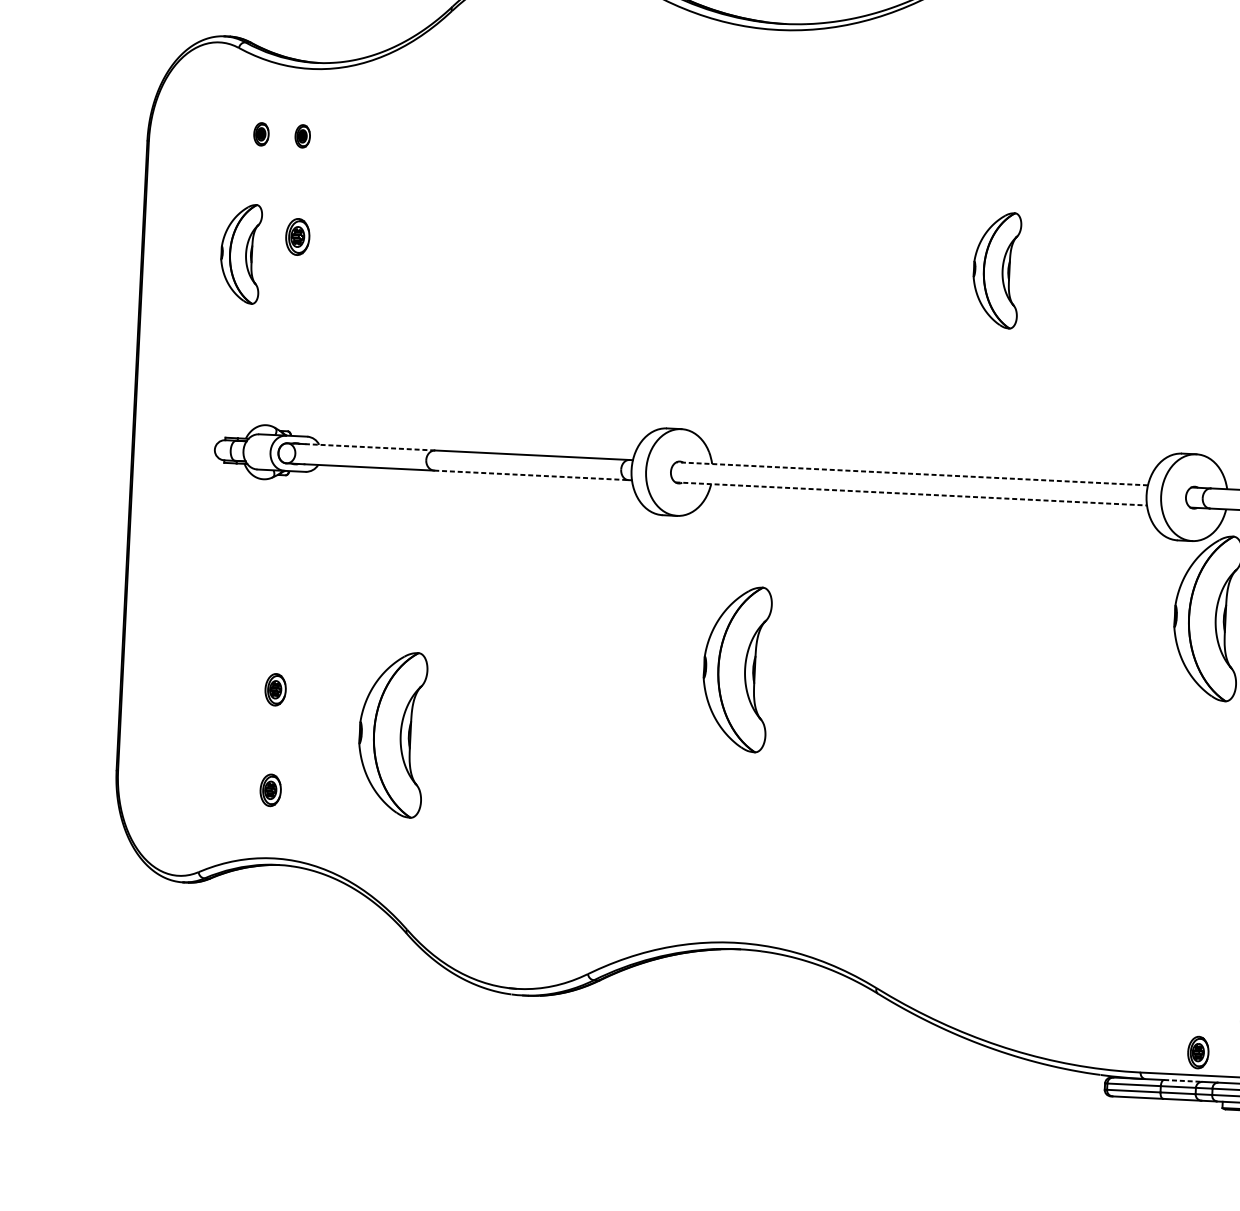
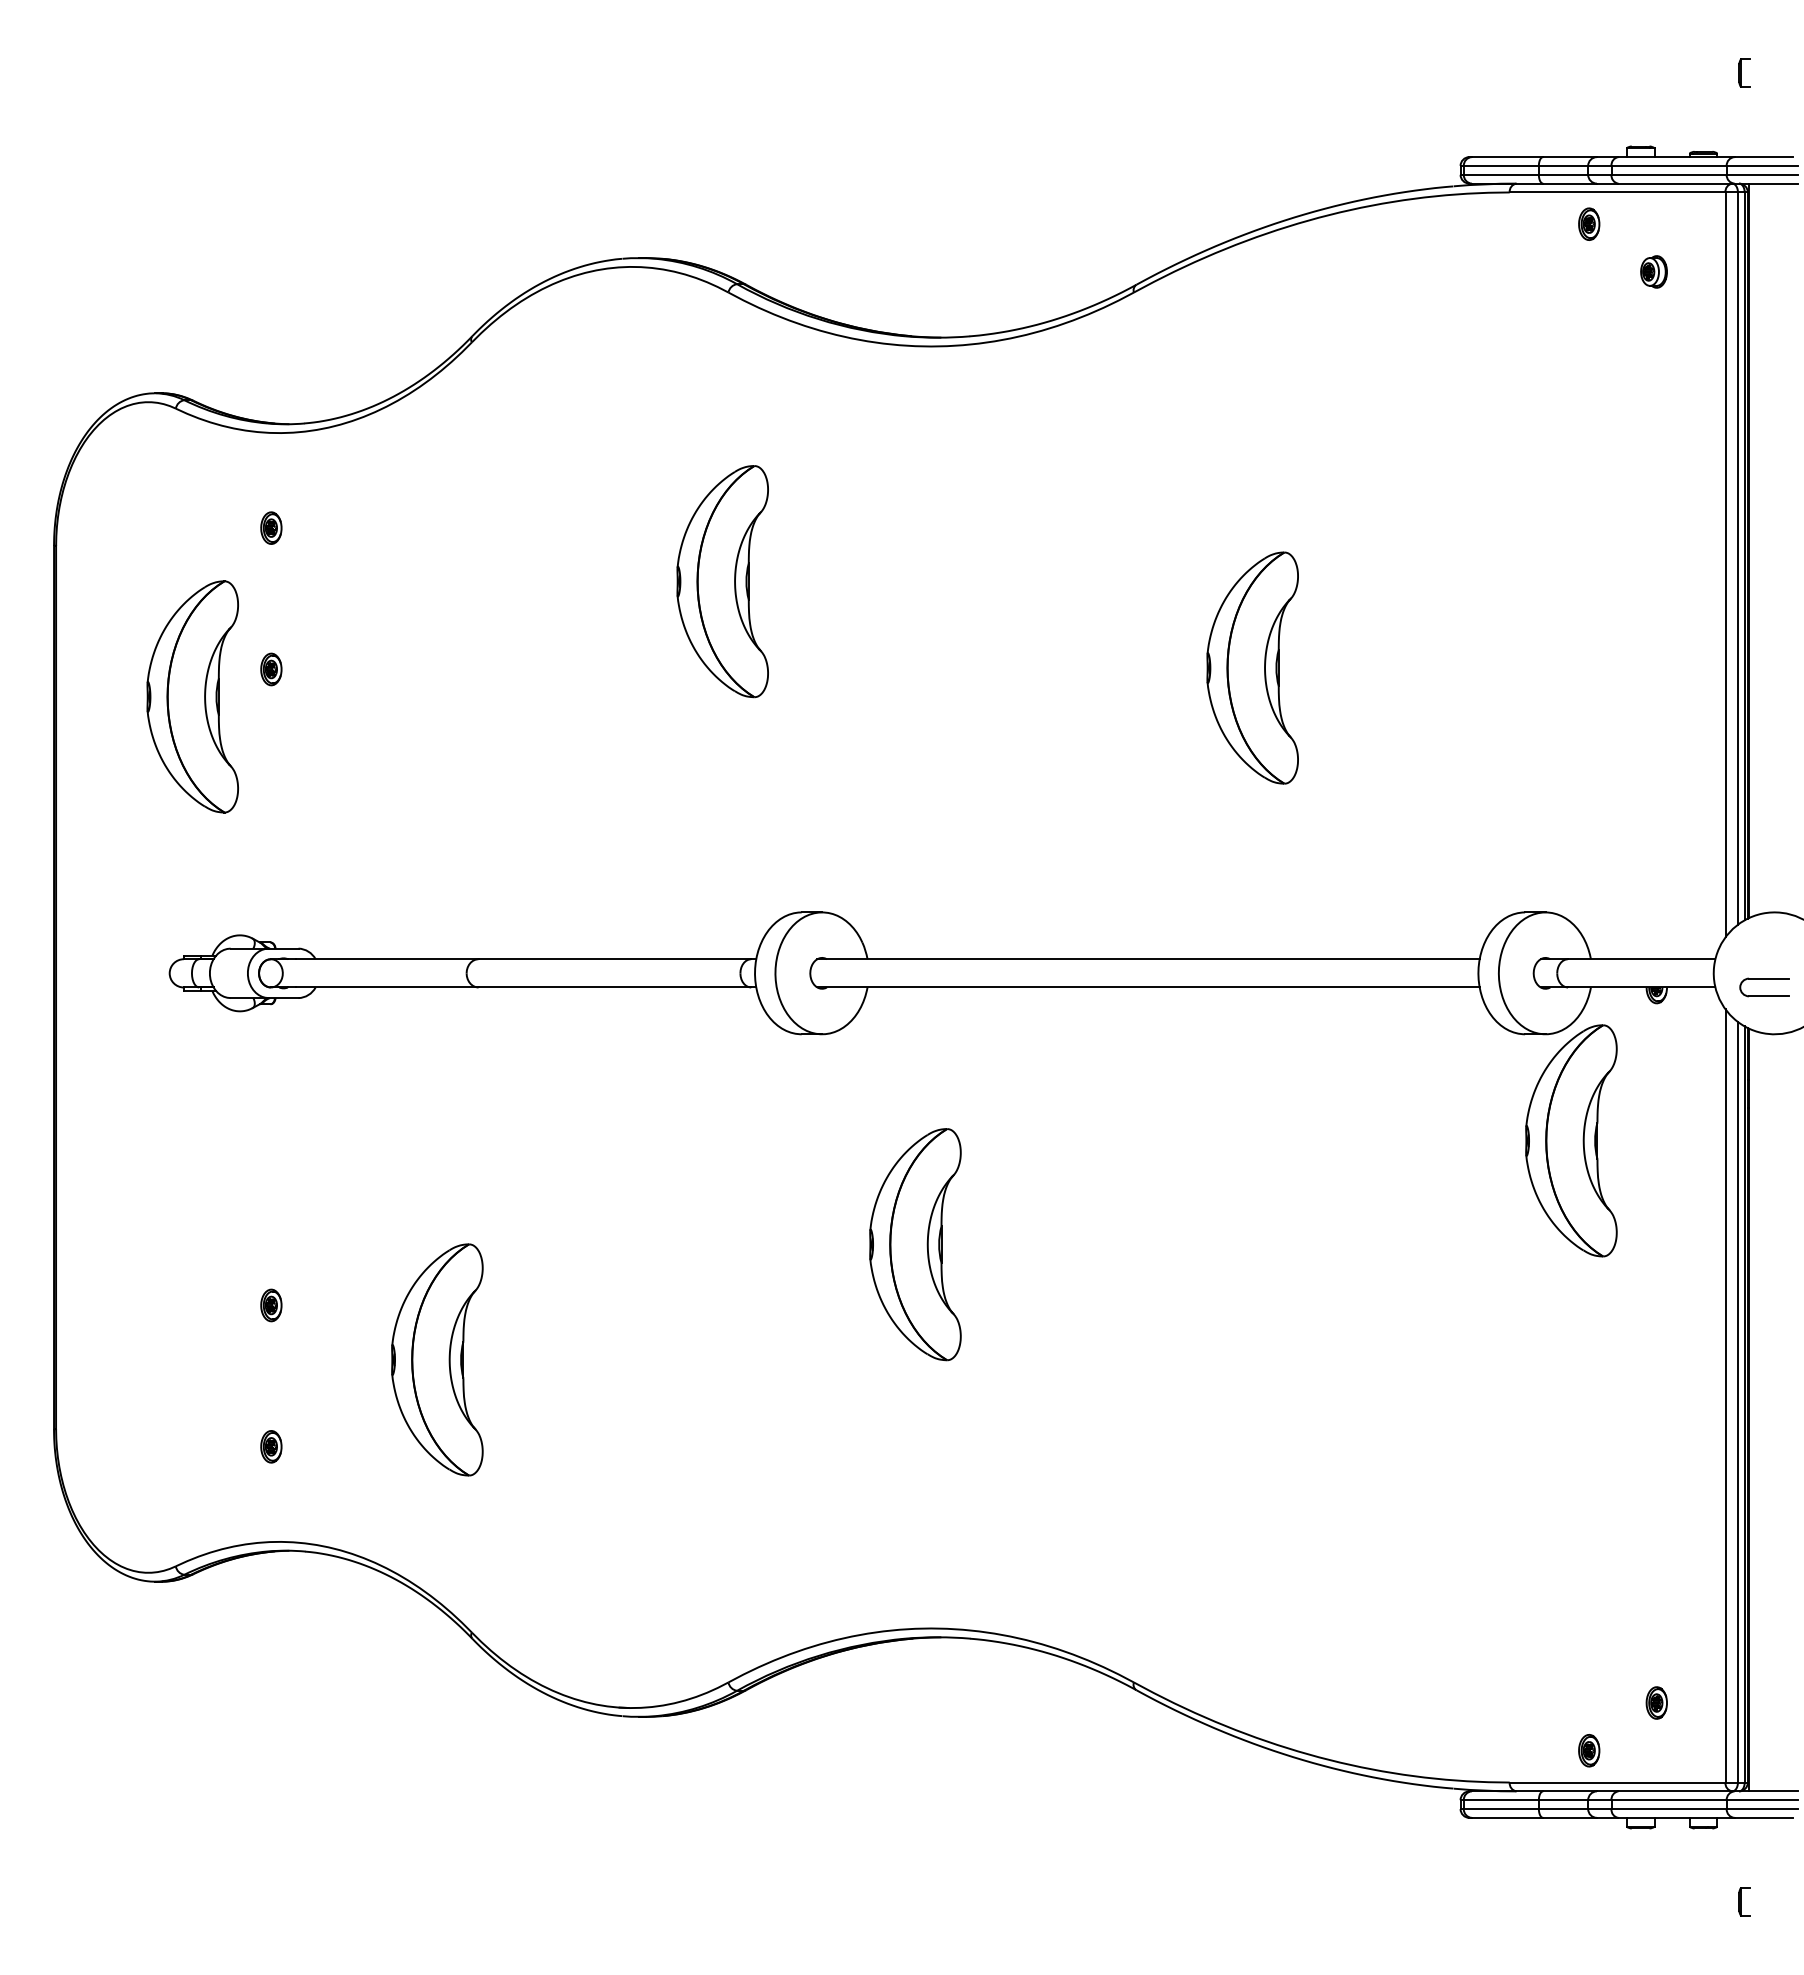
part: (261, 133) -> (213, 527), removed
part: (622, 190) -> (722, 581), added
part: (297, 237) -> (271, 669), size x0.62
part: (240, 253) -> (192, 696), size x1.67
part: (996, 269) -> (1252, 667), size x1.43
line: (369, 447) -> (386, 959), dashed -> solid
line: (912, 474) -> (1148, 959), dashed -> solid
line: (531, 475) -> (615, 987), dashed -> solid
line: (911, 493) -> (1149, 987), dashed -> solid
part: (275, 689) -> (271, 1305), size x0.71
part: (270, 790) -> (271, 1446), size x0.71
part: (1198, 1052) -> (1589, 1750), size x0.71
line: (1183, 1081) -> (1570, 1791), dashed -> solid

